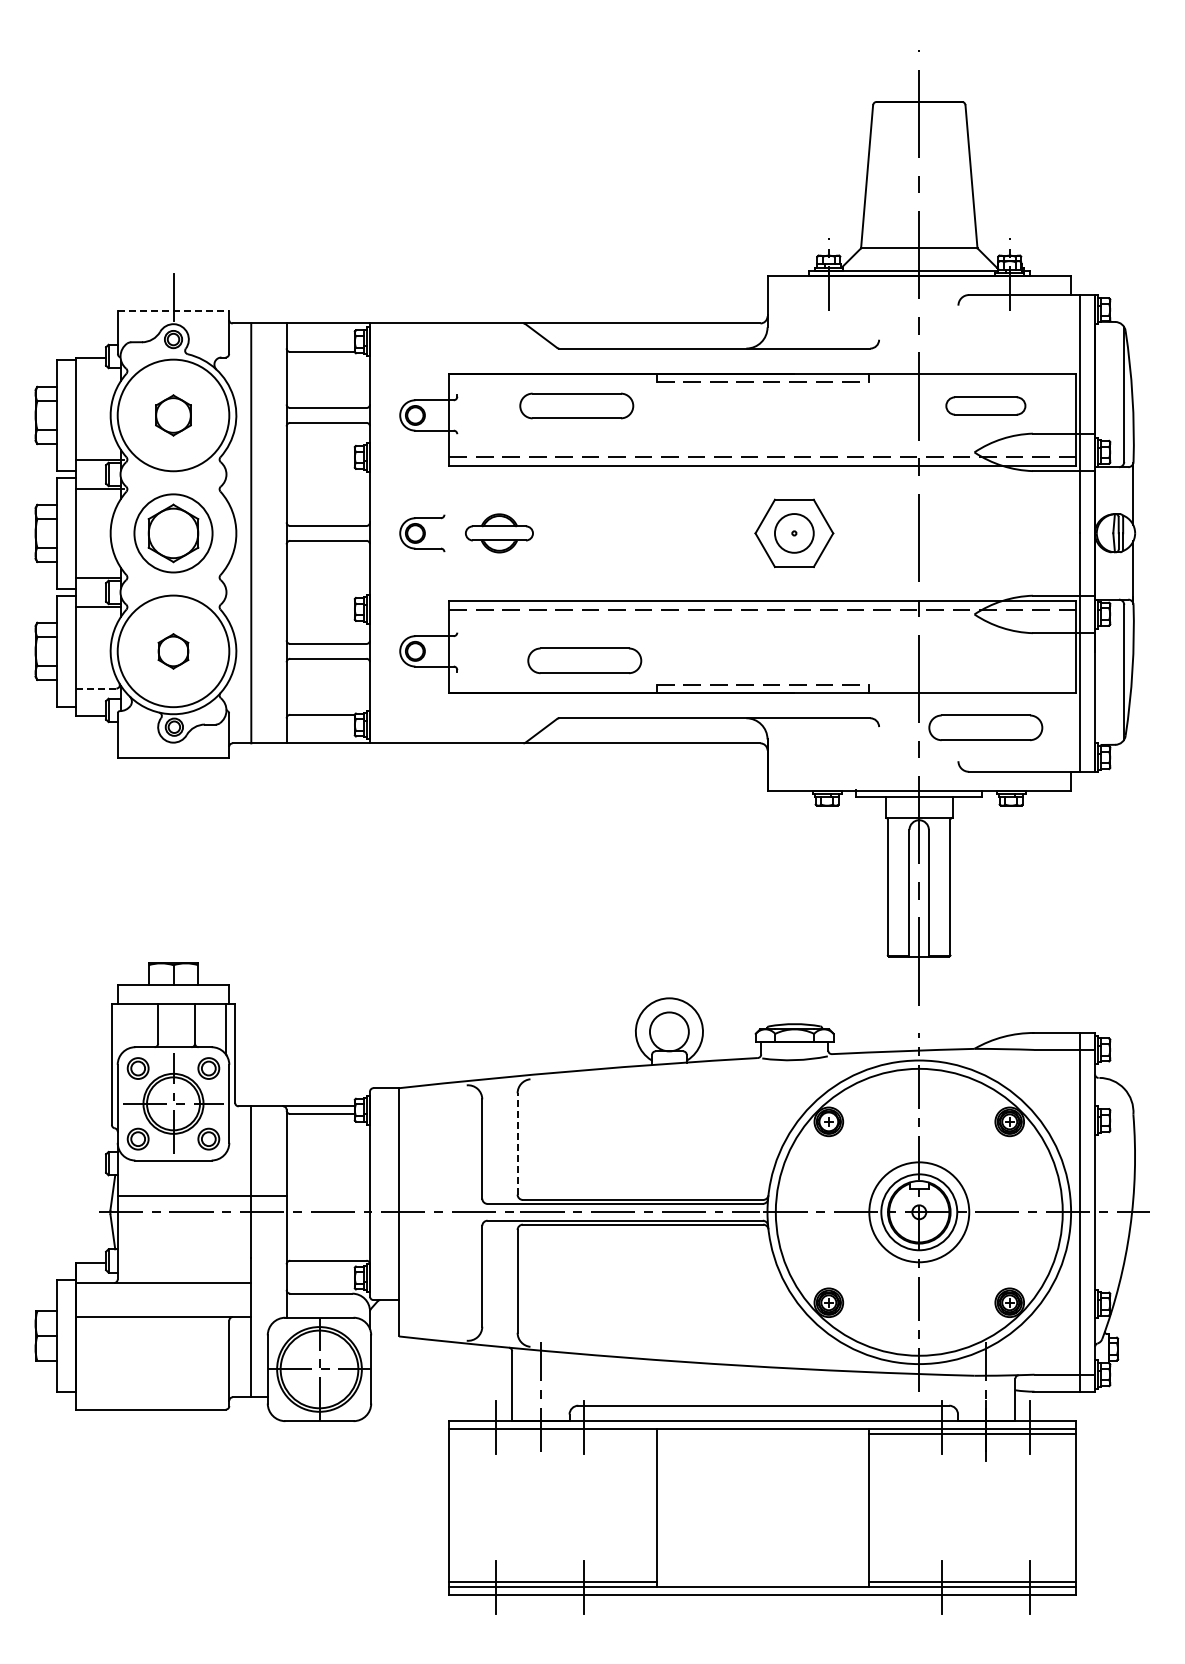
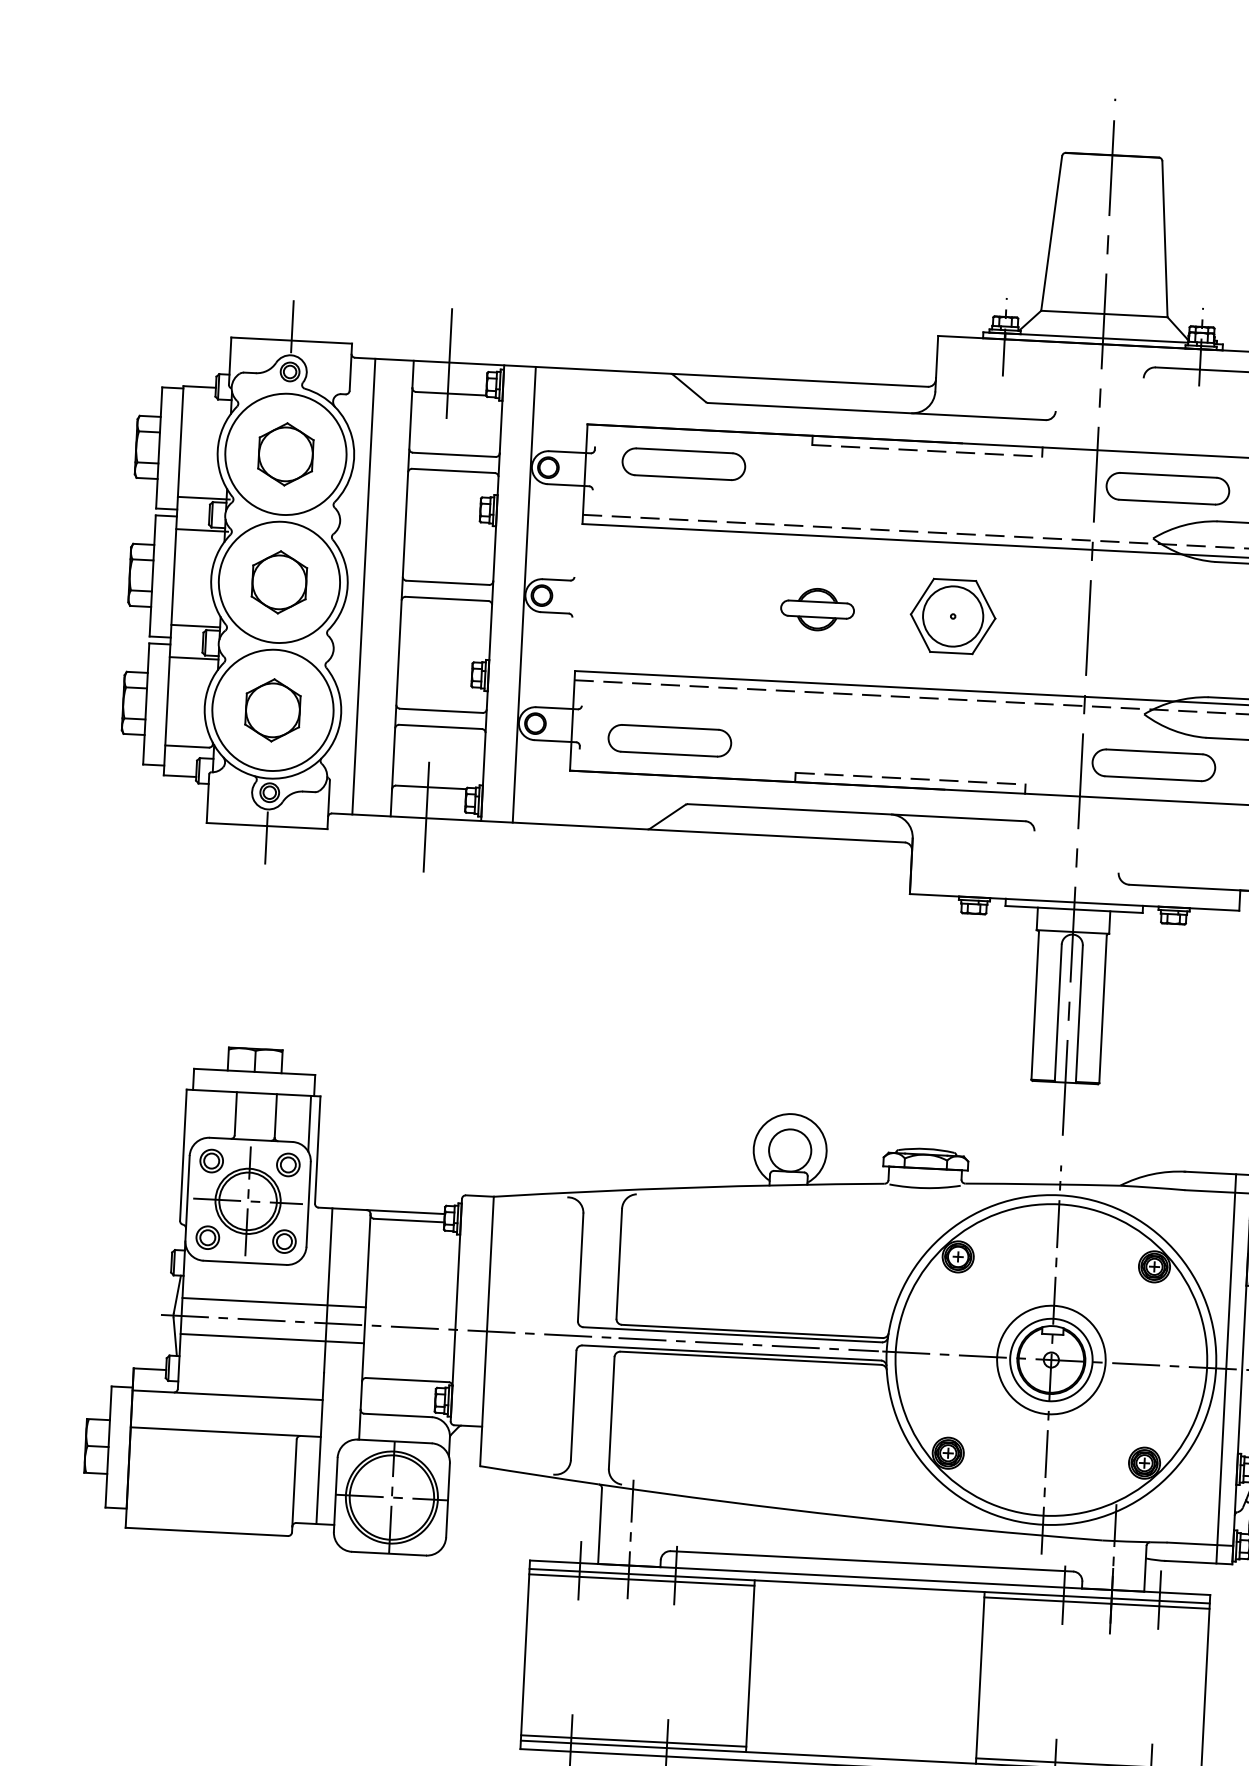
line: (173, 310) -> (291, 340), dashed -> solid
line: (319, 324) -> (449, 363), added
part: (576, 405) -> (683, 463), moved
part: (985, 405) -> (1167, 488), size x1.43
part: (173, 415) -> (285, 454), size x1.43
circle: (173, 533) -> (279, 582), size x1.43
line: (399, 533) -> (524, 594), added
part: (499, 533) -> (817, 609), moved
circle: (794, 533) -> (953, 616), size x1.43
part: (173, 651) -> (272, 710), size x1.67
part: (584, 660) -> (669, 740), moved
line: (96, 688) -> (187, 746), dashed -> solid
part: (985, 727) -> (1153, 764), moved
line: (319, 742) -> (426, 817), added
line: (173, 768) -> (266, 837), added
line: (517, 1144) -> (619, 1264), dashed -> solid
line: (201, 1228) -> (271, 1338), added
line: (552, 1433) -> (641, 1579), added

